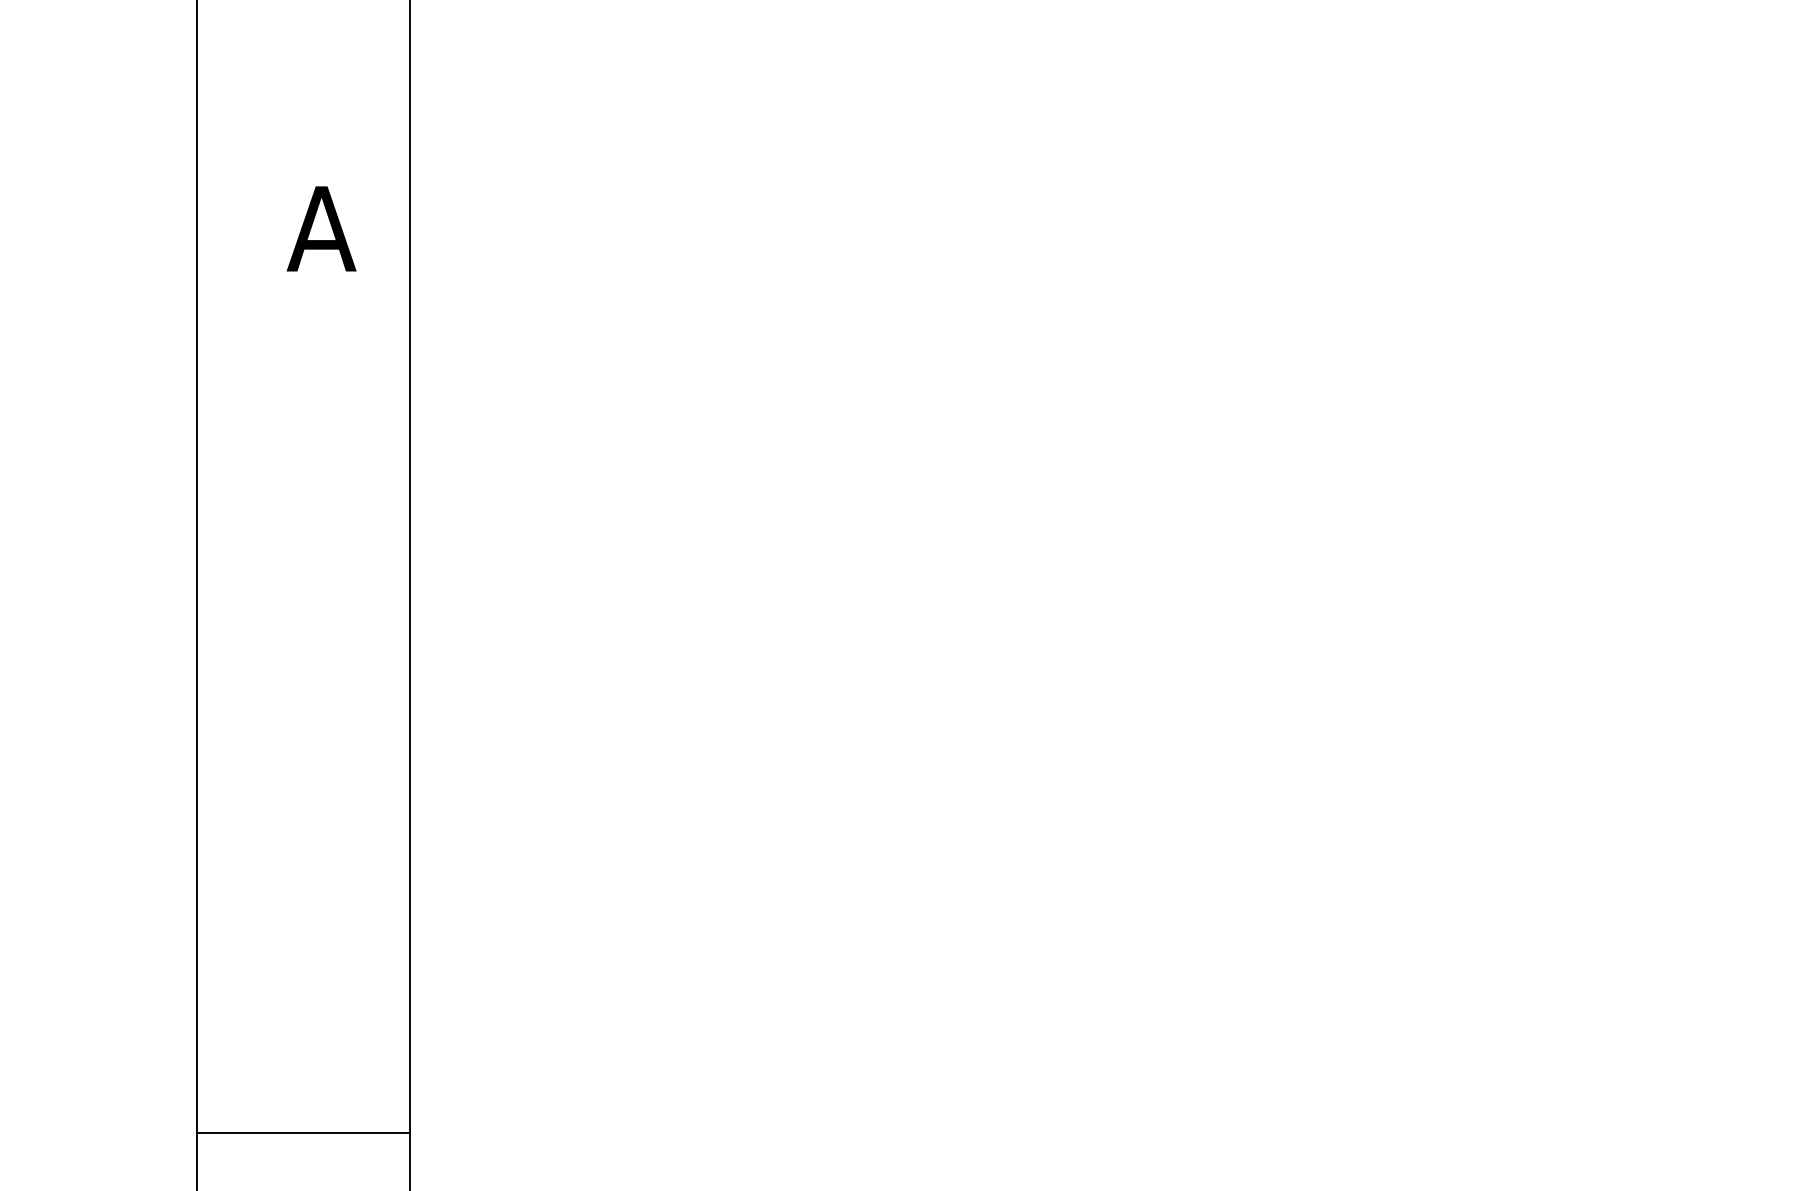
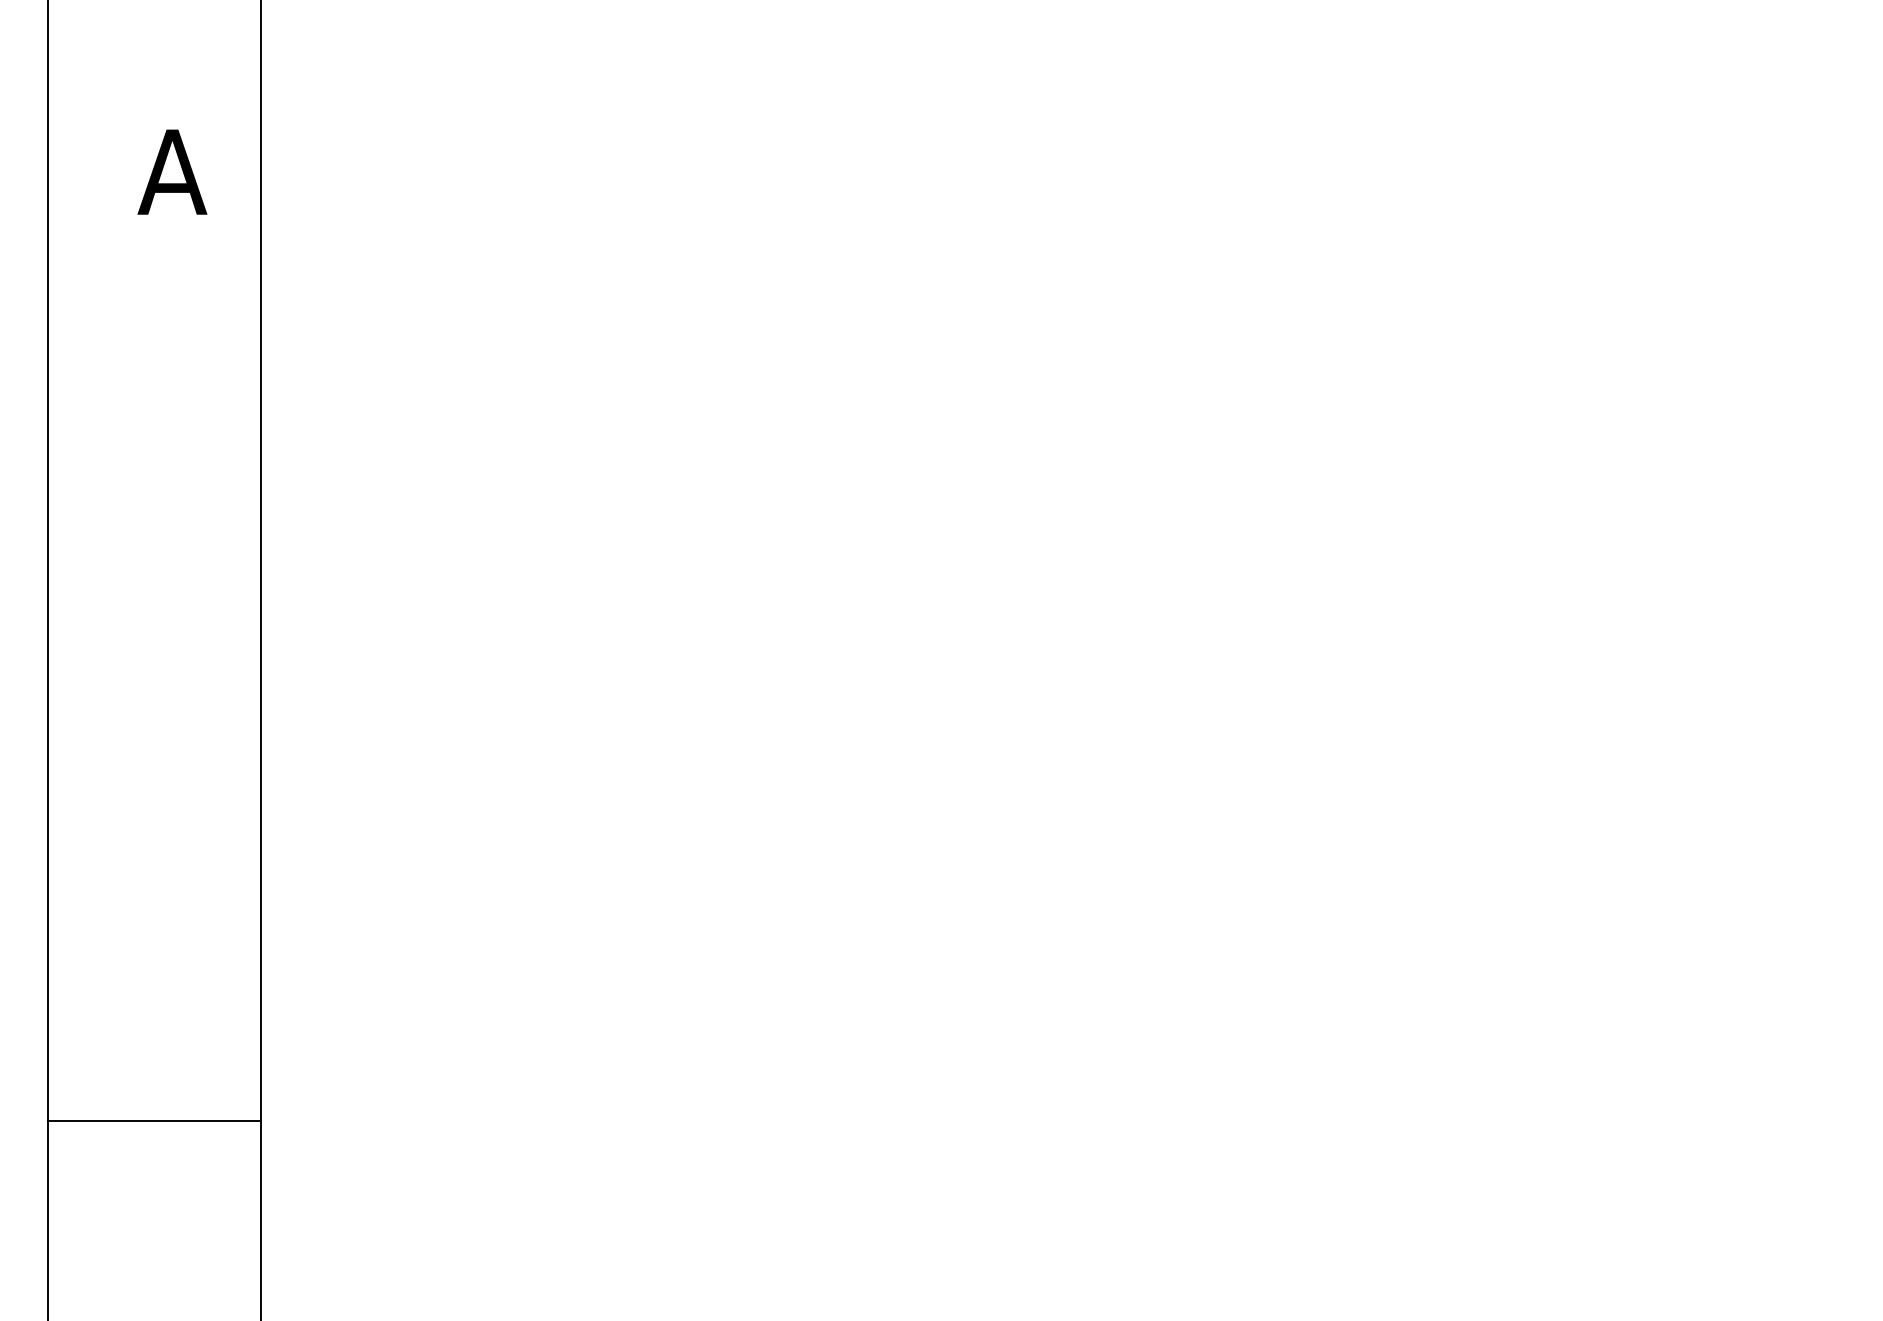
line: (302, 1133) -> (153, 1120), moved

